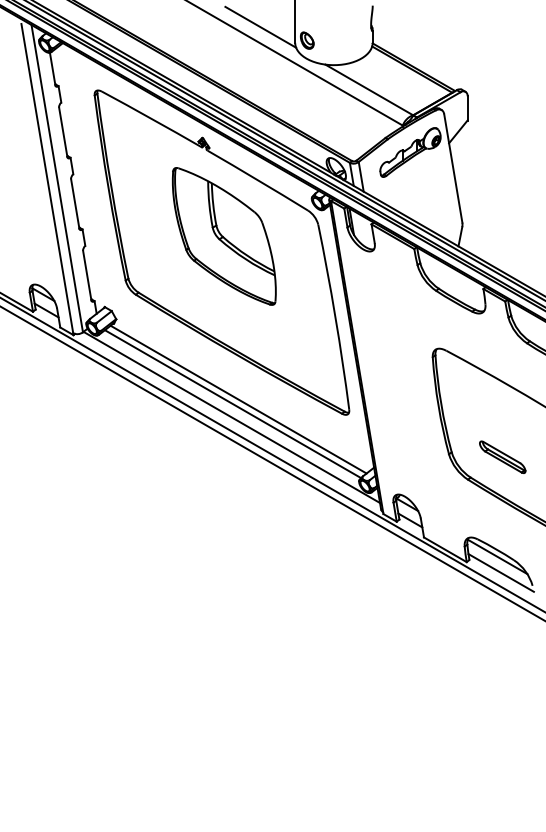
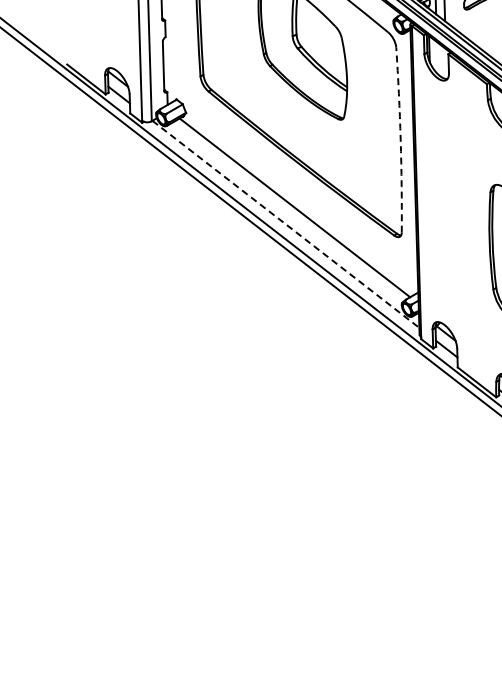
arc: (335, 316) -> (400, 139), solid -> dashed
line: (232, 404) -> (288, 211), removed
line: (232, 417) -> (286, 224), solid -> dashed

